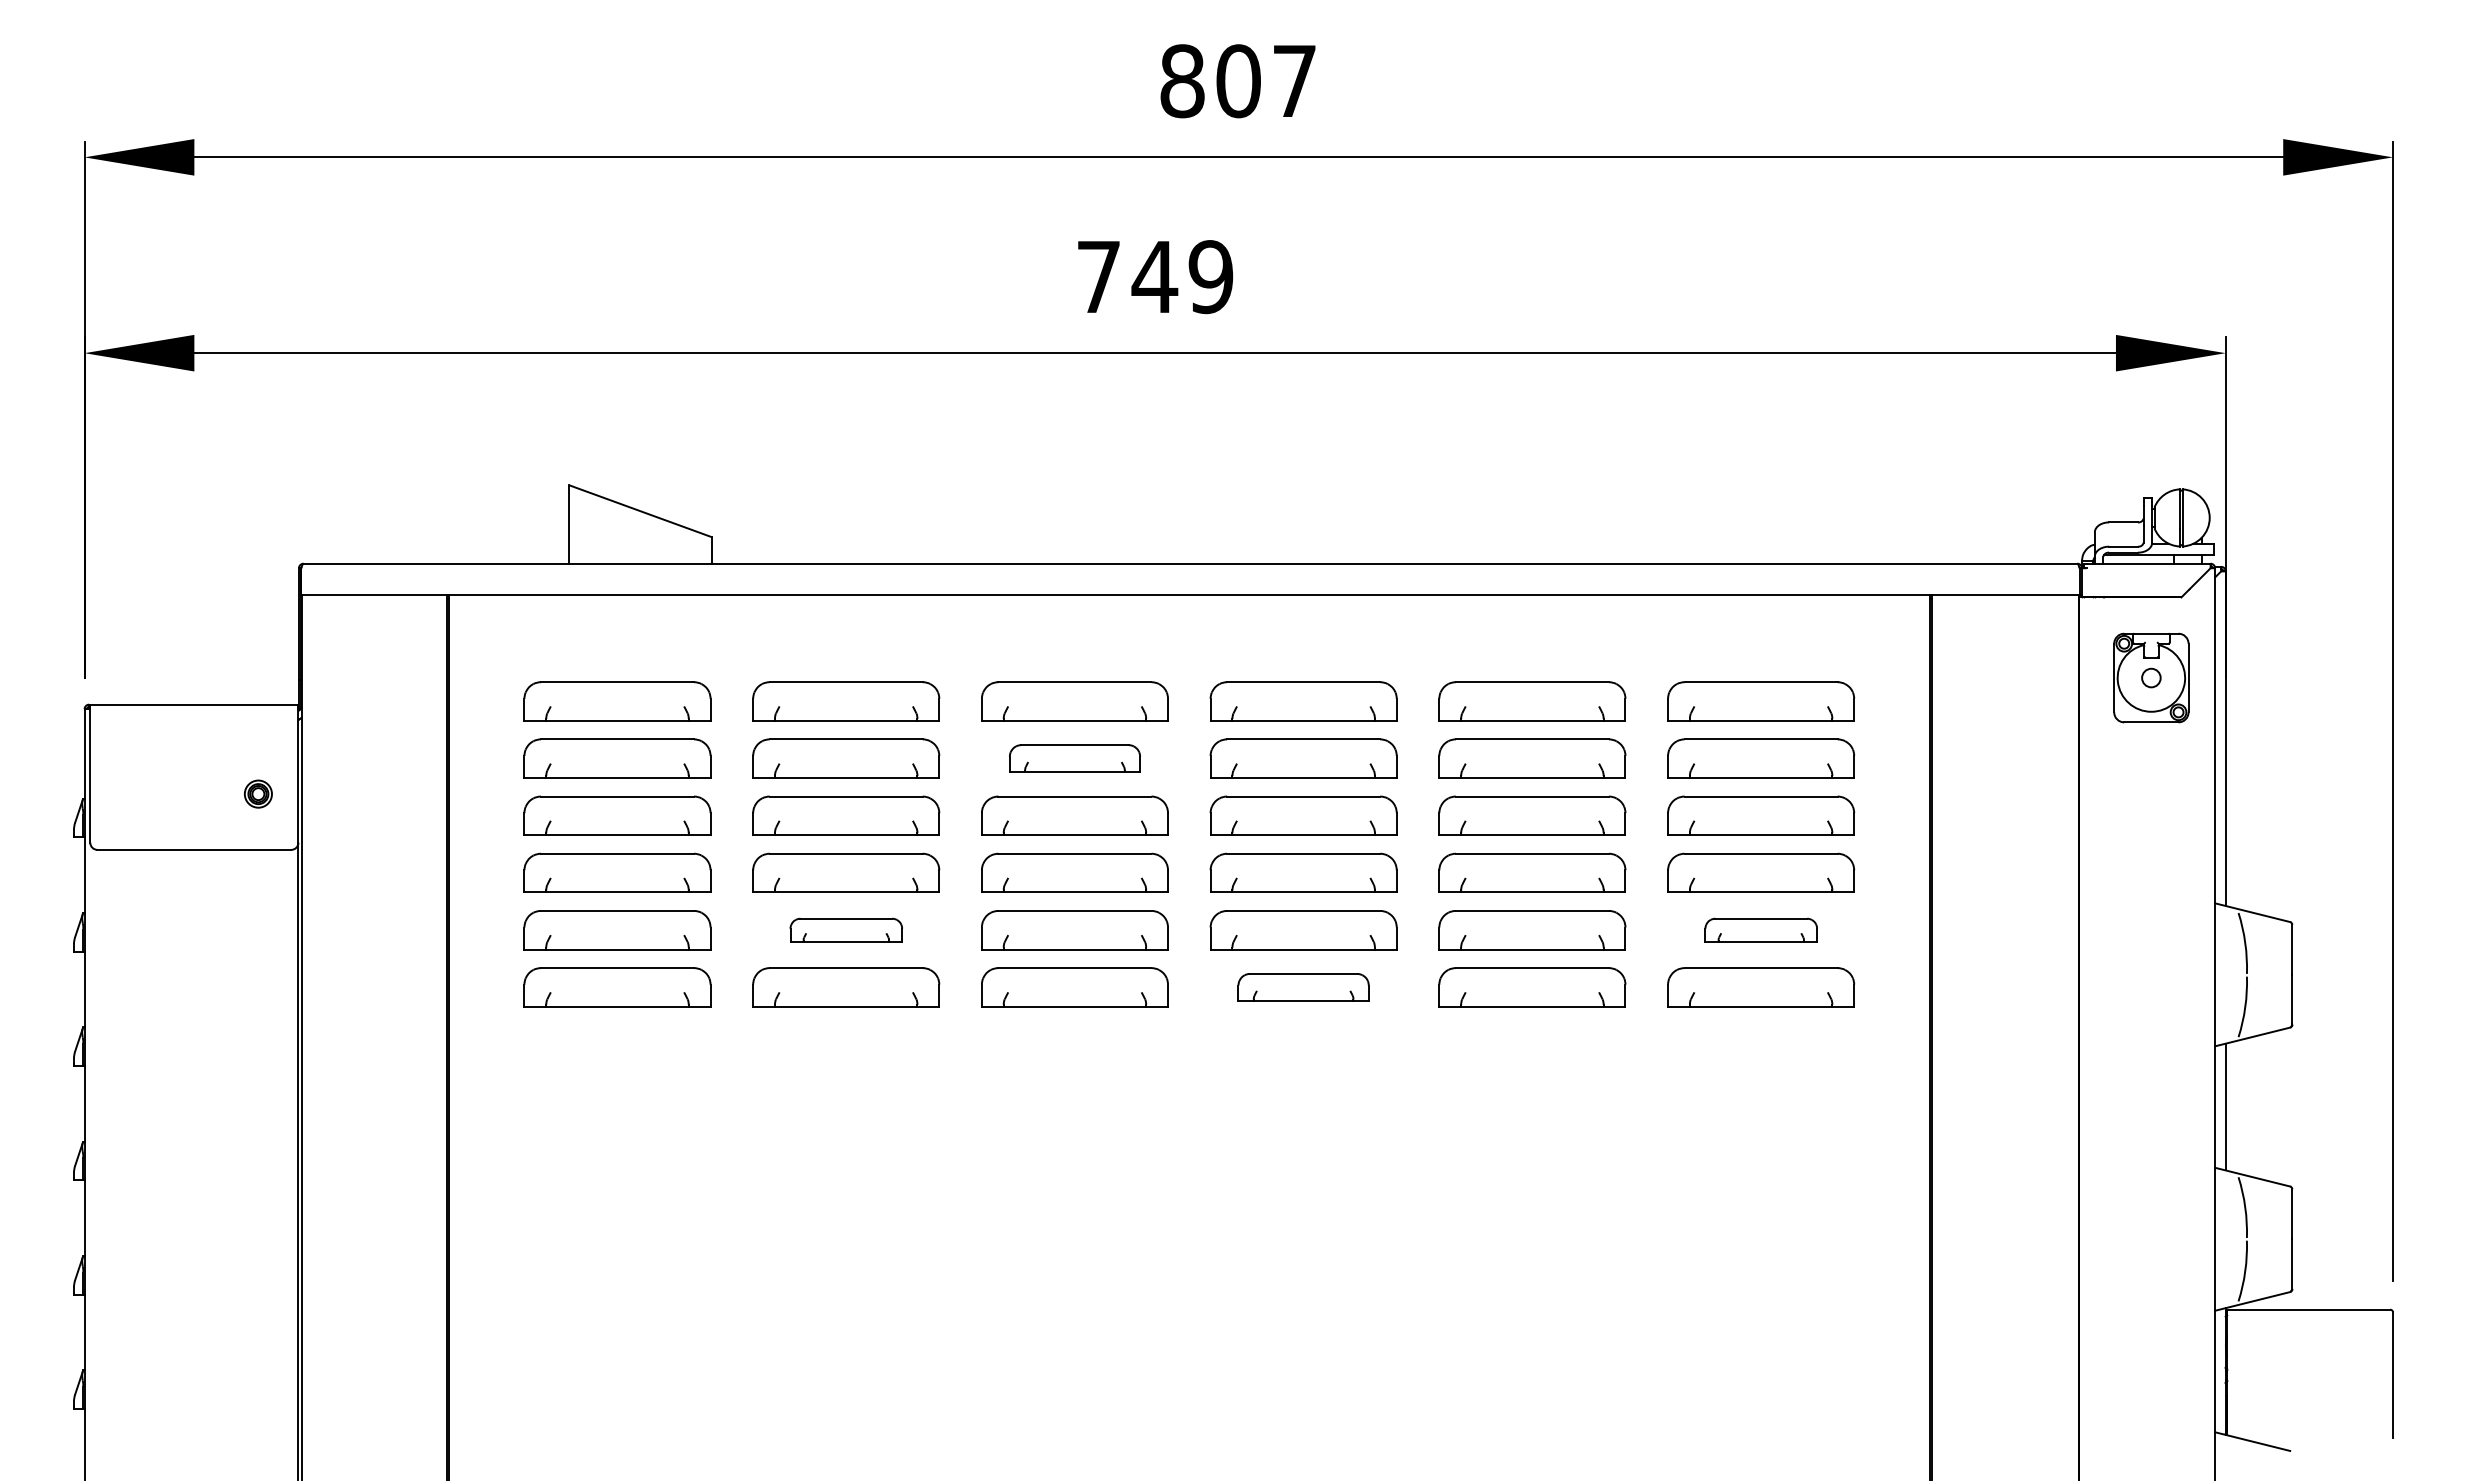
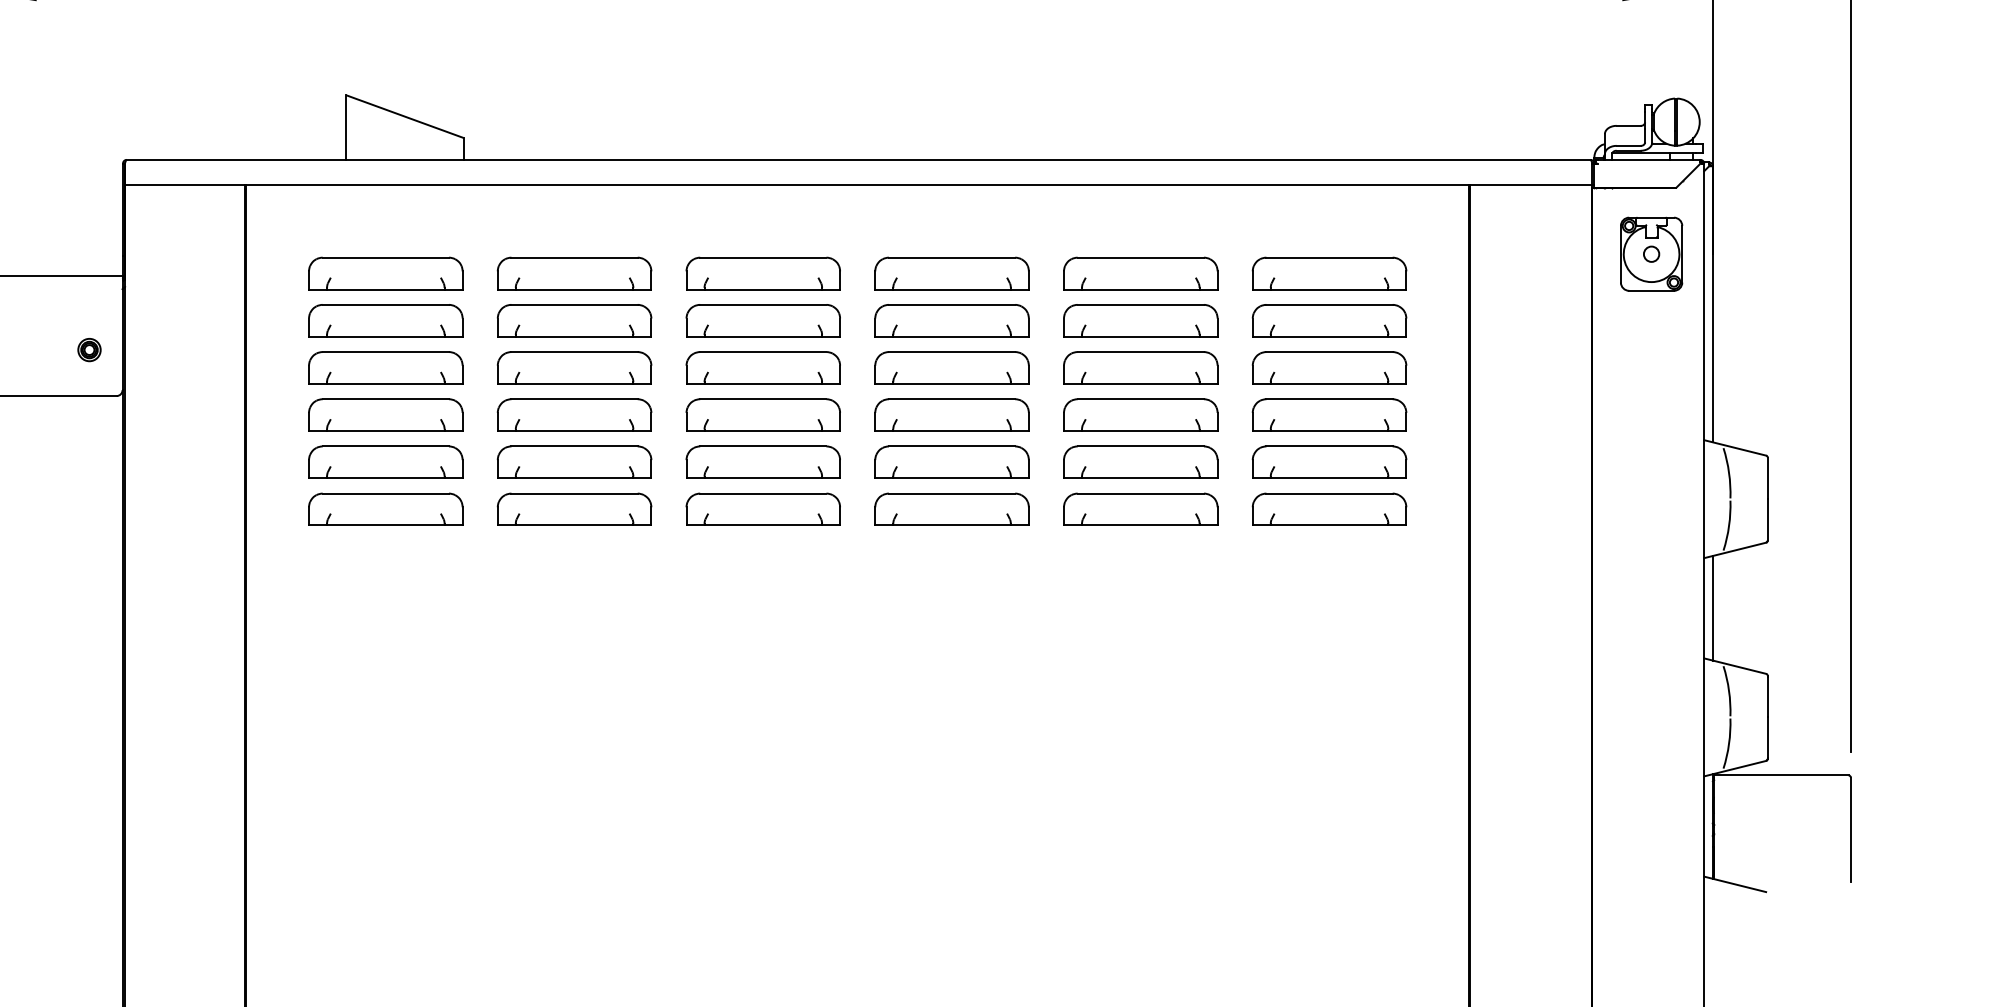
part: (1074, 758) -> (762, 320), size x1.43
part: (846, 930) -> (574, 462), size x1.67
part: (1761, 930) -> (1329, 462), size x1.67
part: (1303, 987) -> (951, 509), size x1.43

